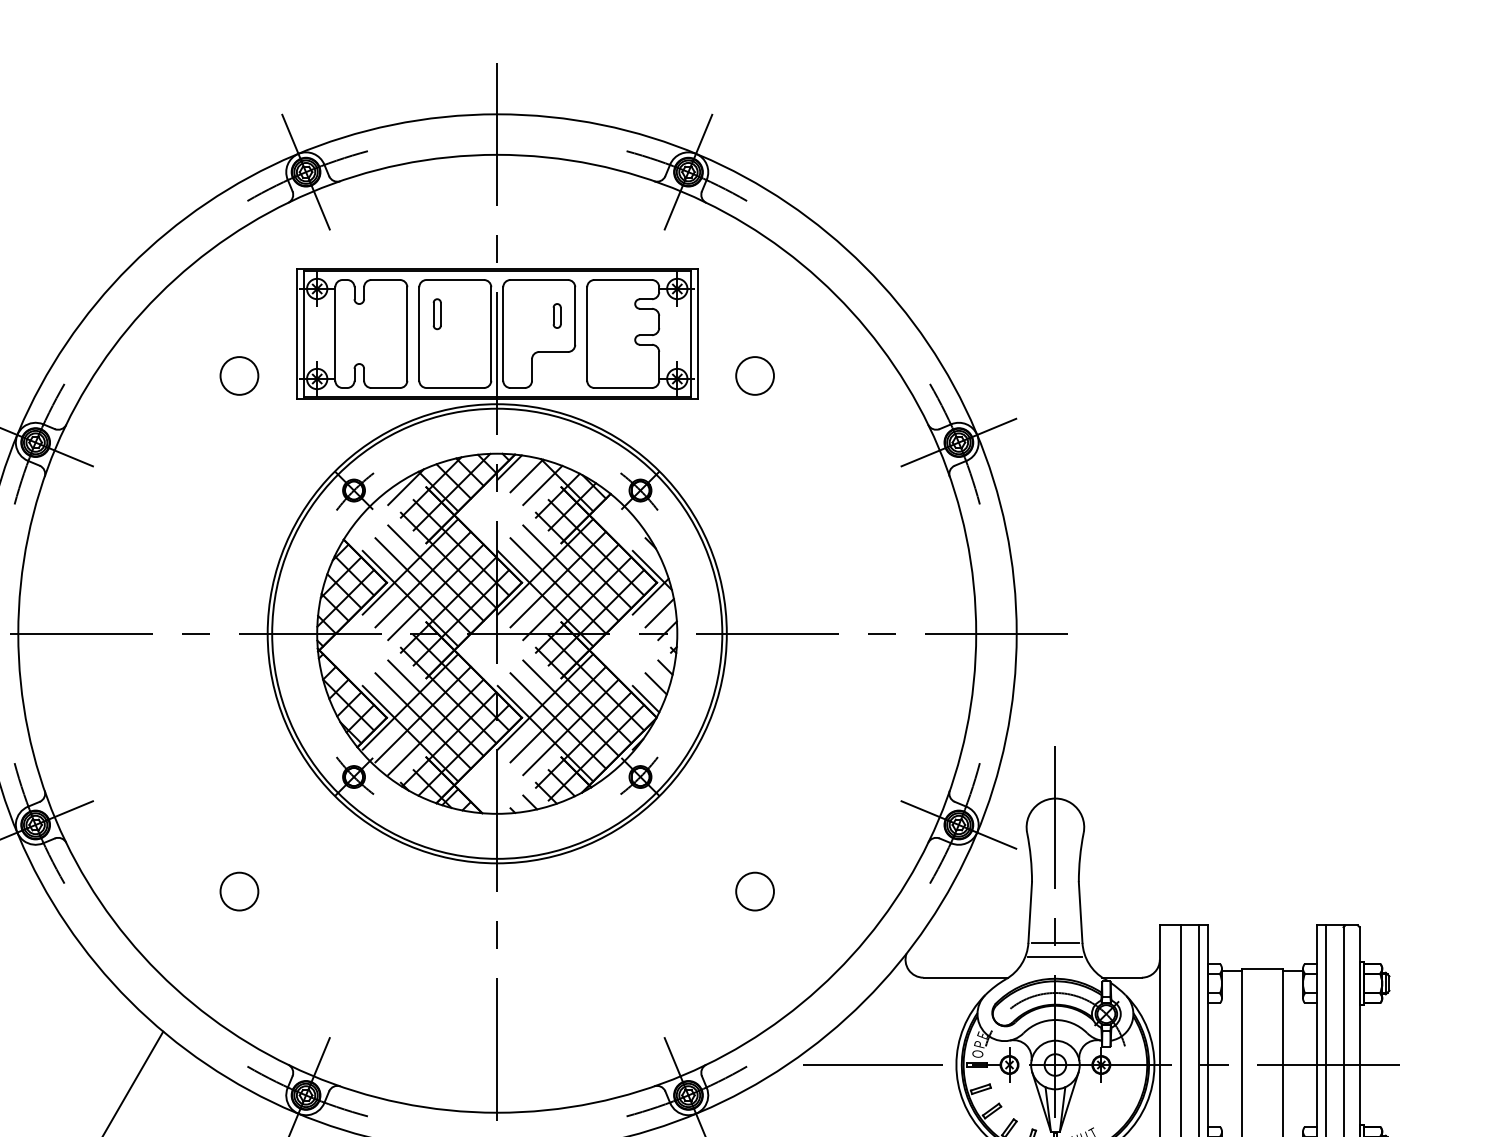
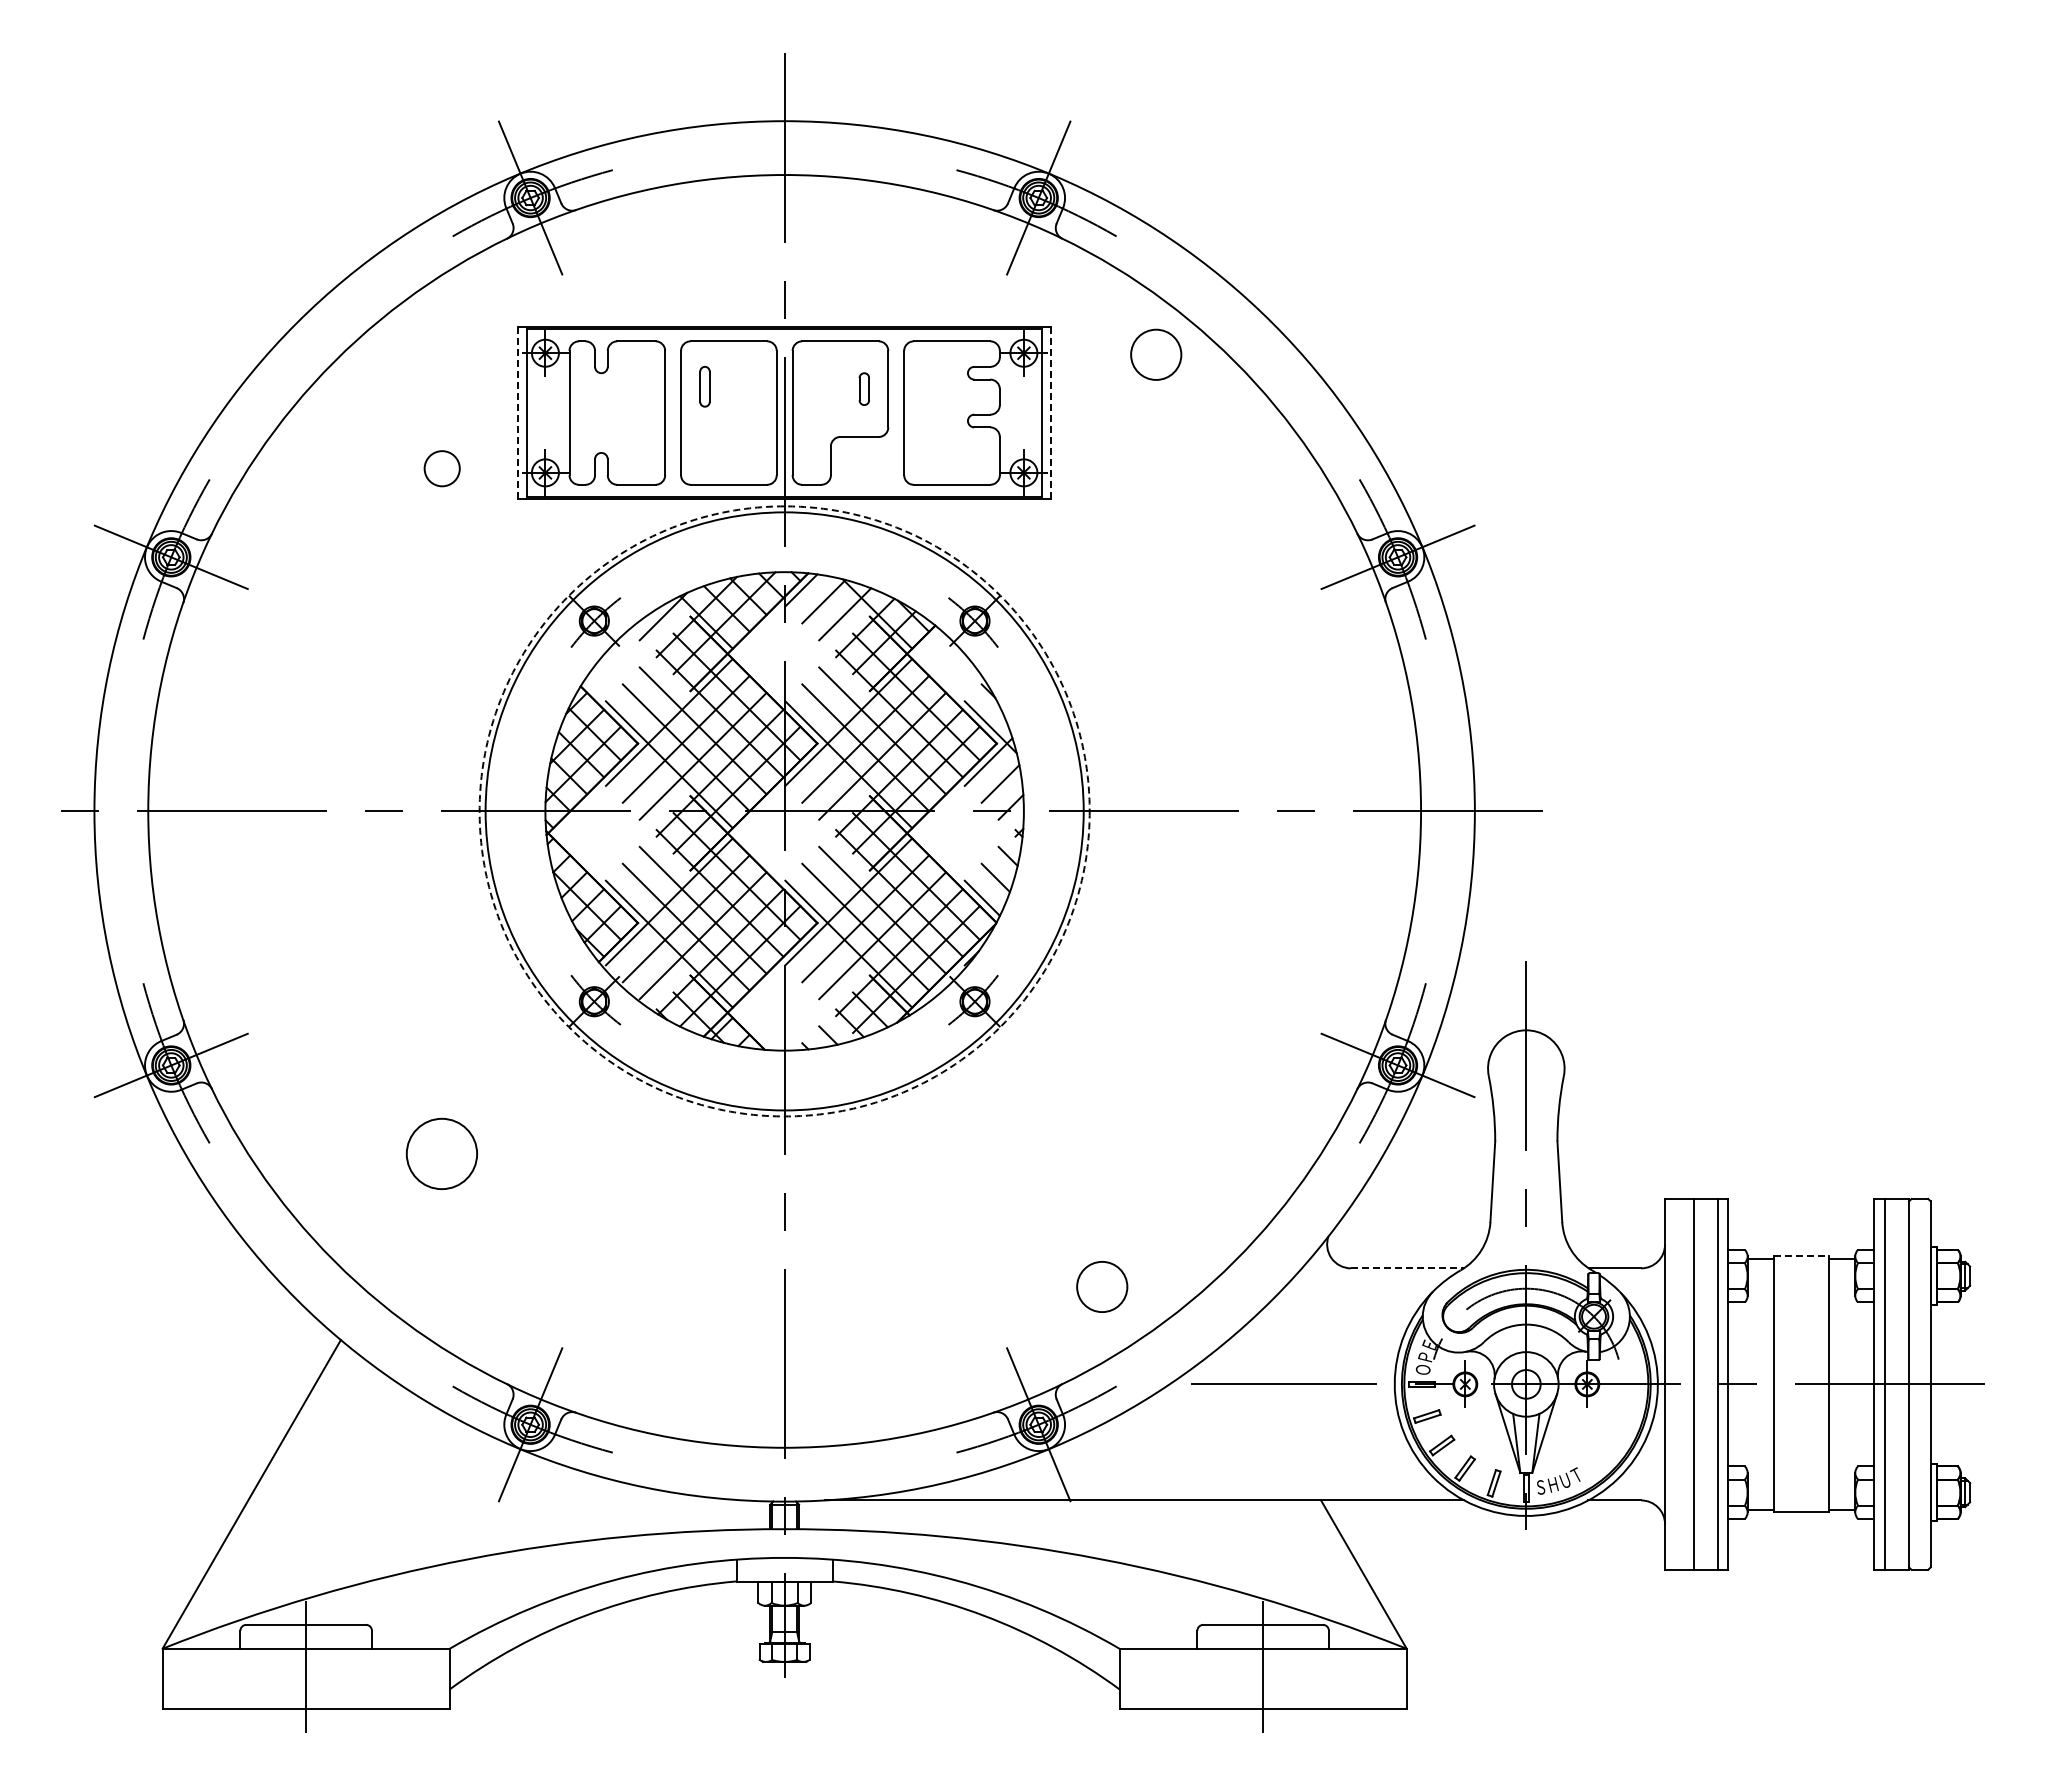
line: (698, 333) -> (1051, 412), solid -> dashed
line: (296, 334) -> (517, 413), solid -> dashed
circle: (239, 375) -> (442, 468), size x0.7
circle: (755, 375) -> (1156, 354), moved
circle: (497, 633) -> (784, 811), solid -> dashed
circle: (239, 891) -> (442, 1153), size x1.4
circle: (755, 891) -> (1102, 1286), moved
line: (1055, 942) -> (1526, 1221), removed
line: (1055, 956) -> (1526, 1240), removed
line: (1262, 968) -> (1801, 1256), solid -> dashed
line: (966, 977) -> (1407, 1268), solid -> dashed

